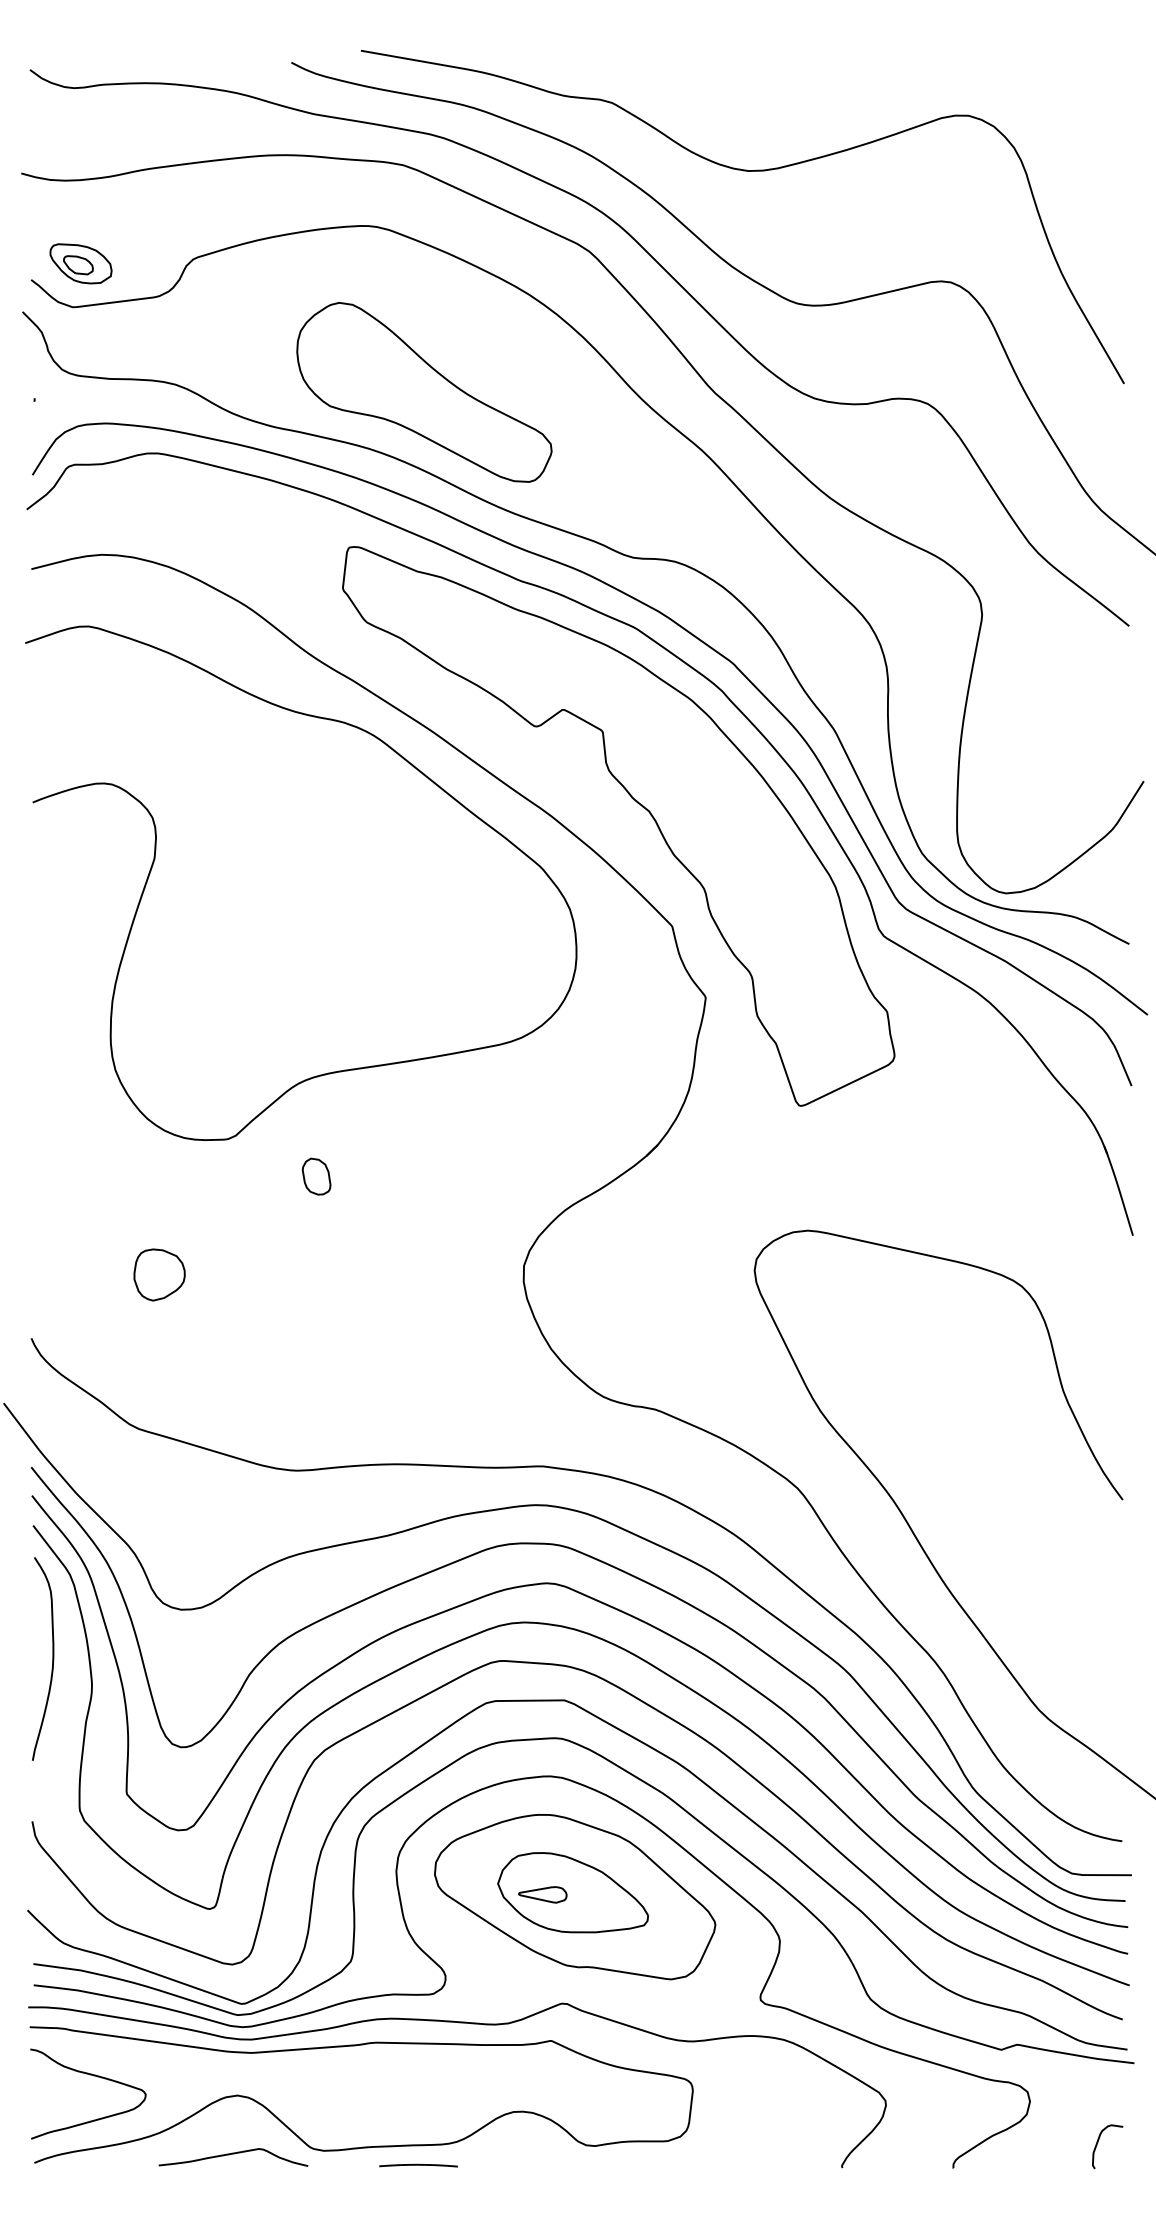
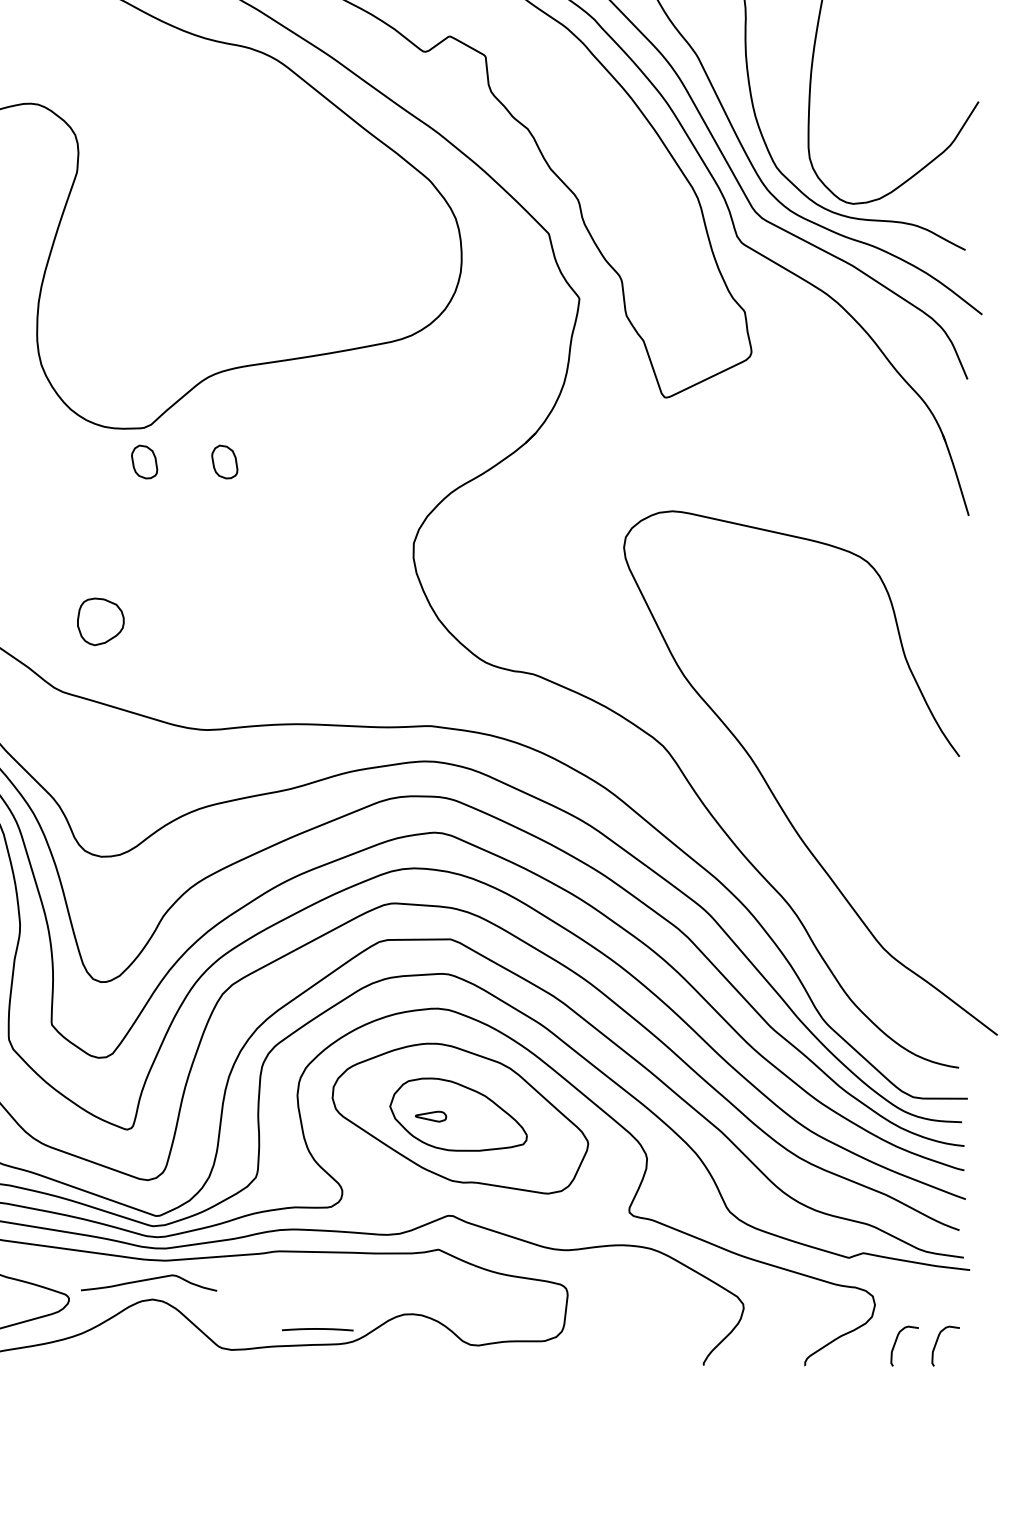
part: (228, 1176) -> (144, 461), added
part: (159, 1274) -> (100, 621), moved
part: (542, 1894) -> (430, 1116), size x0.7
curve: (1053, 2142) -> (896, 1342), added
curve: (233, 2154) -> (149, 1280), moved
curve: (418, 2165) -> (317, 1329), moved

